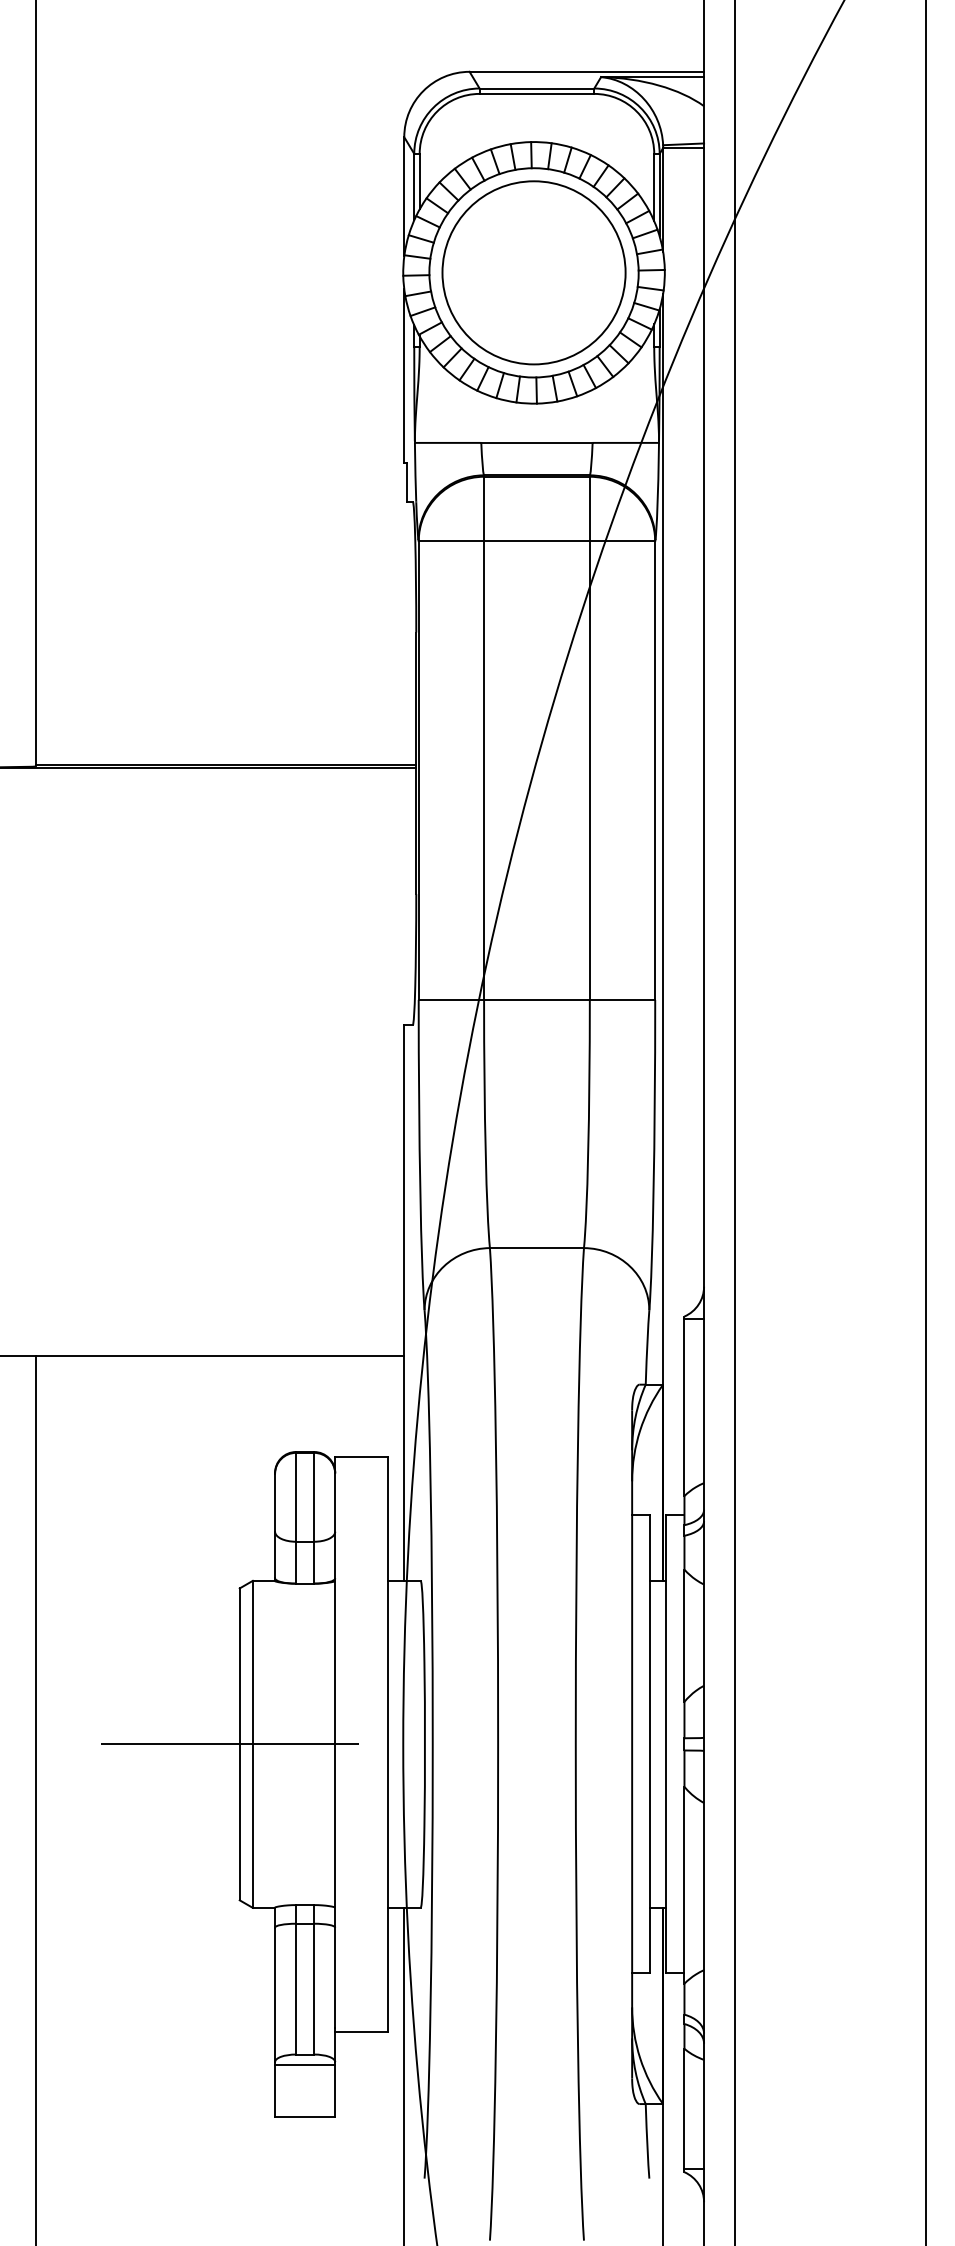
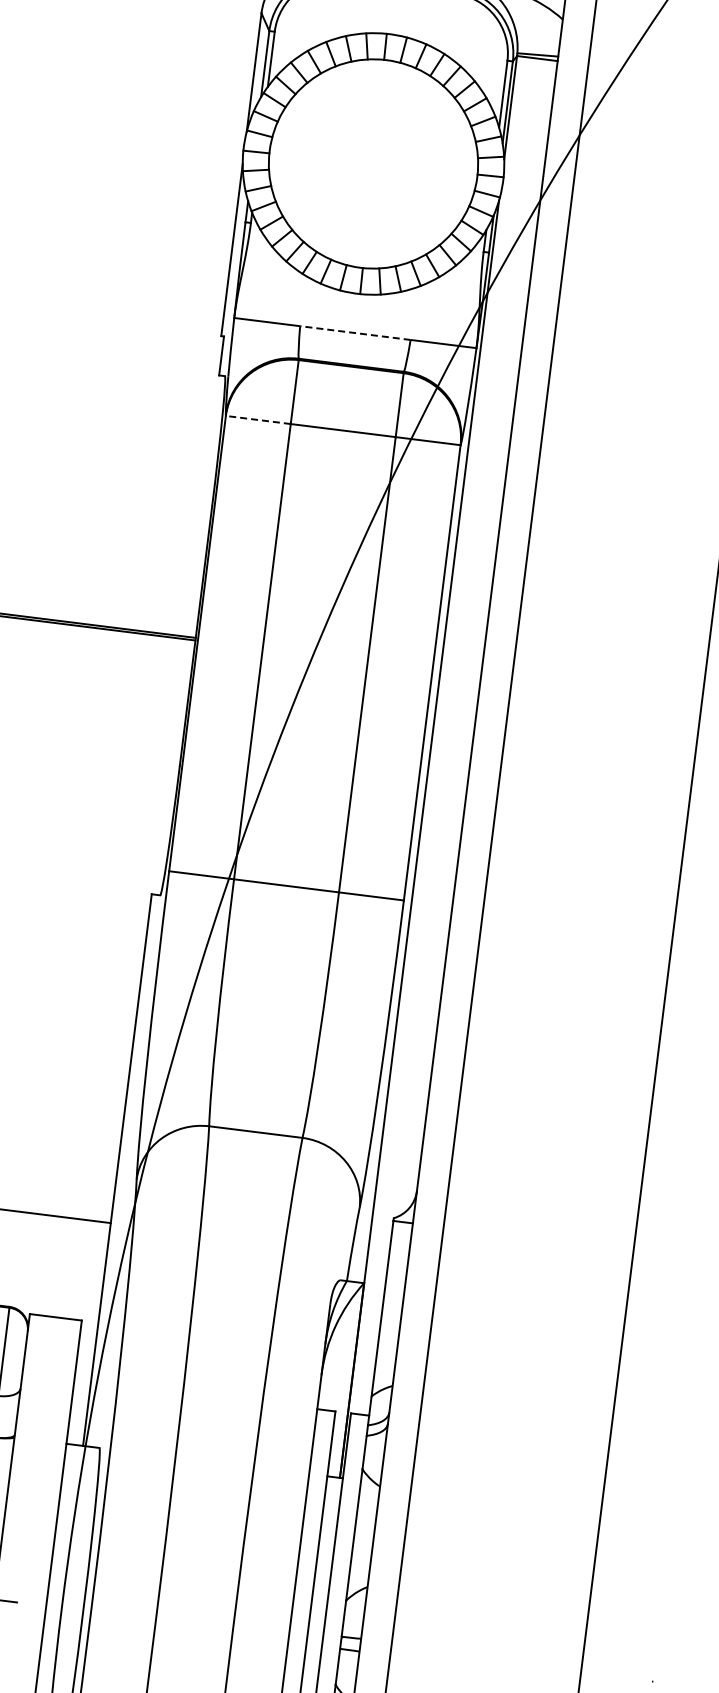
circle: (533, 272) -> (373, 163), removed
line: (536, 442) -> (354, 332), solid -> dashed
line: (451, 541) -> (258, 420), solid -> dashed

